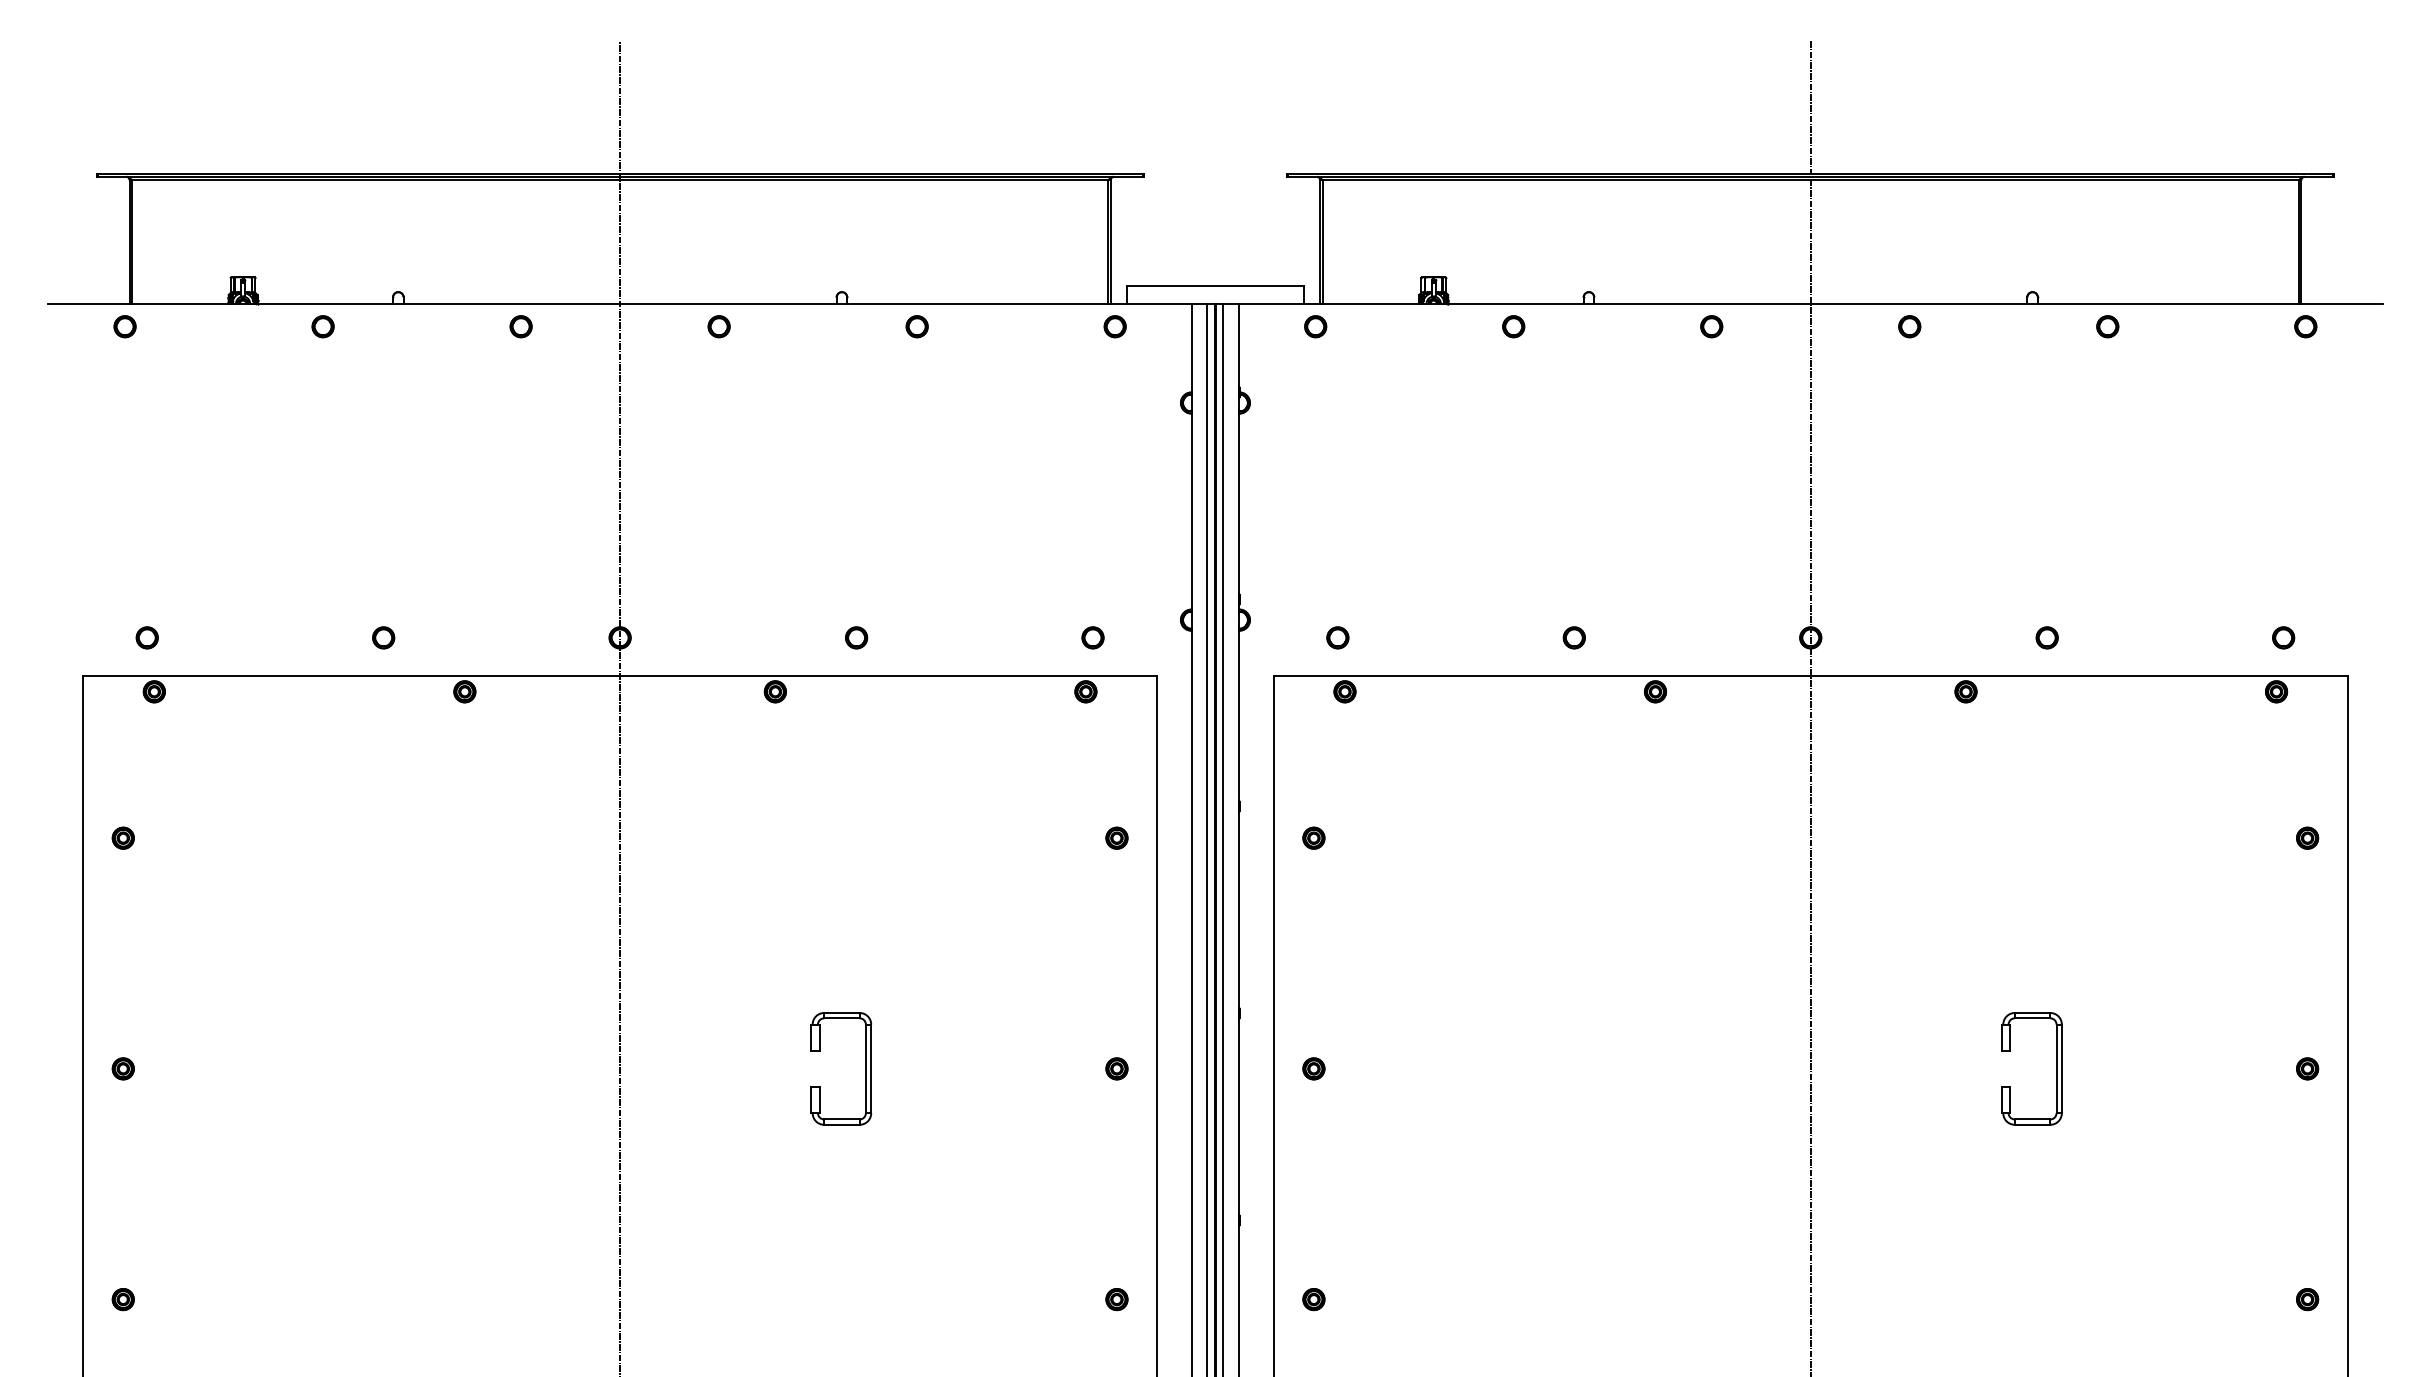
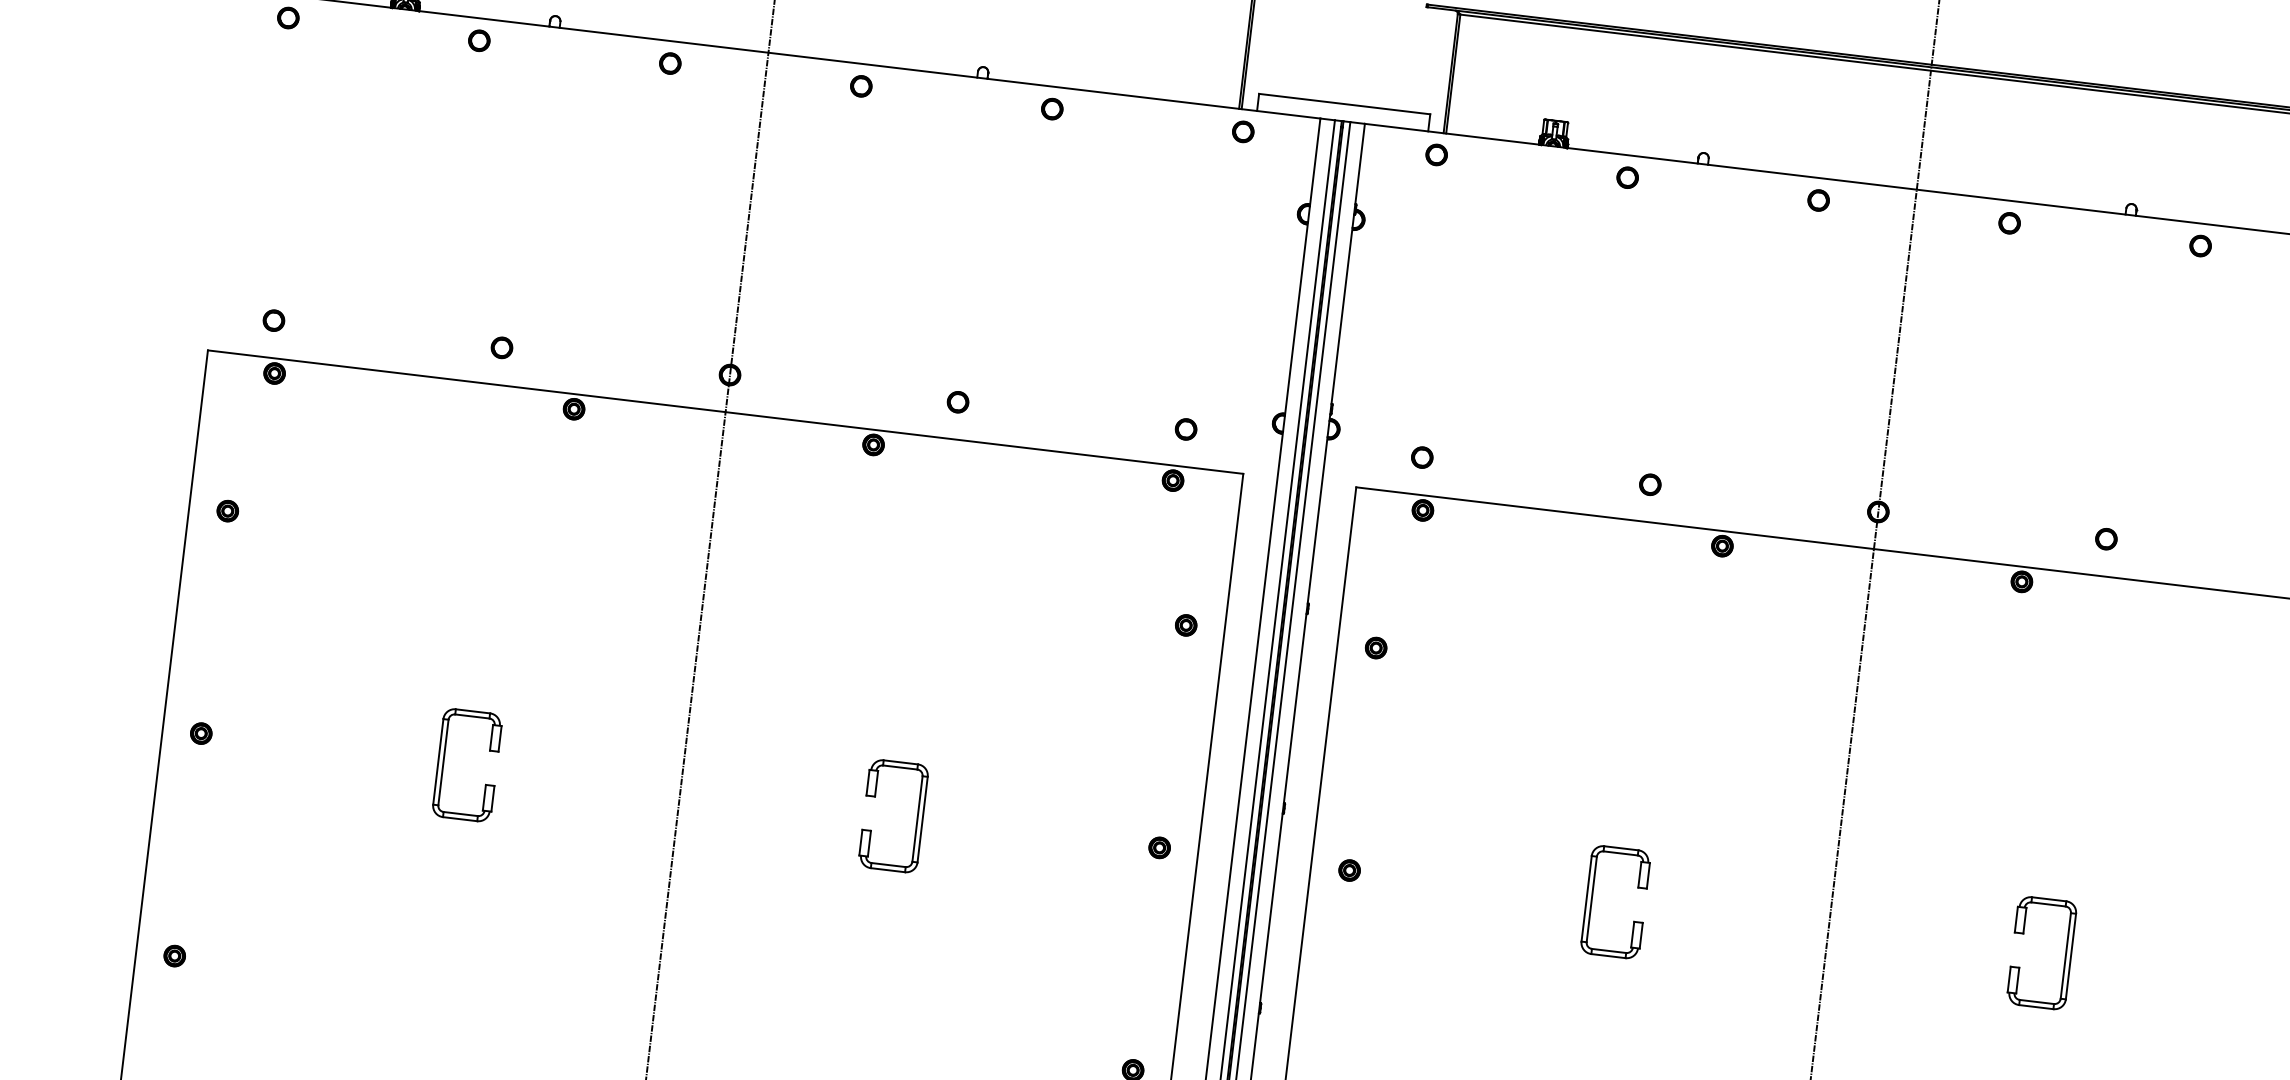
part: (374, 1068) -> (443, 762), added
part: (1565, 1068) -> (1592, 899), added

